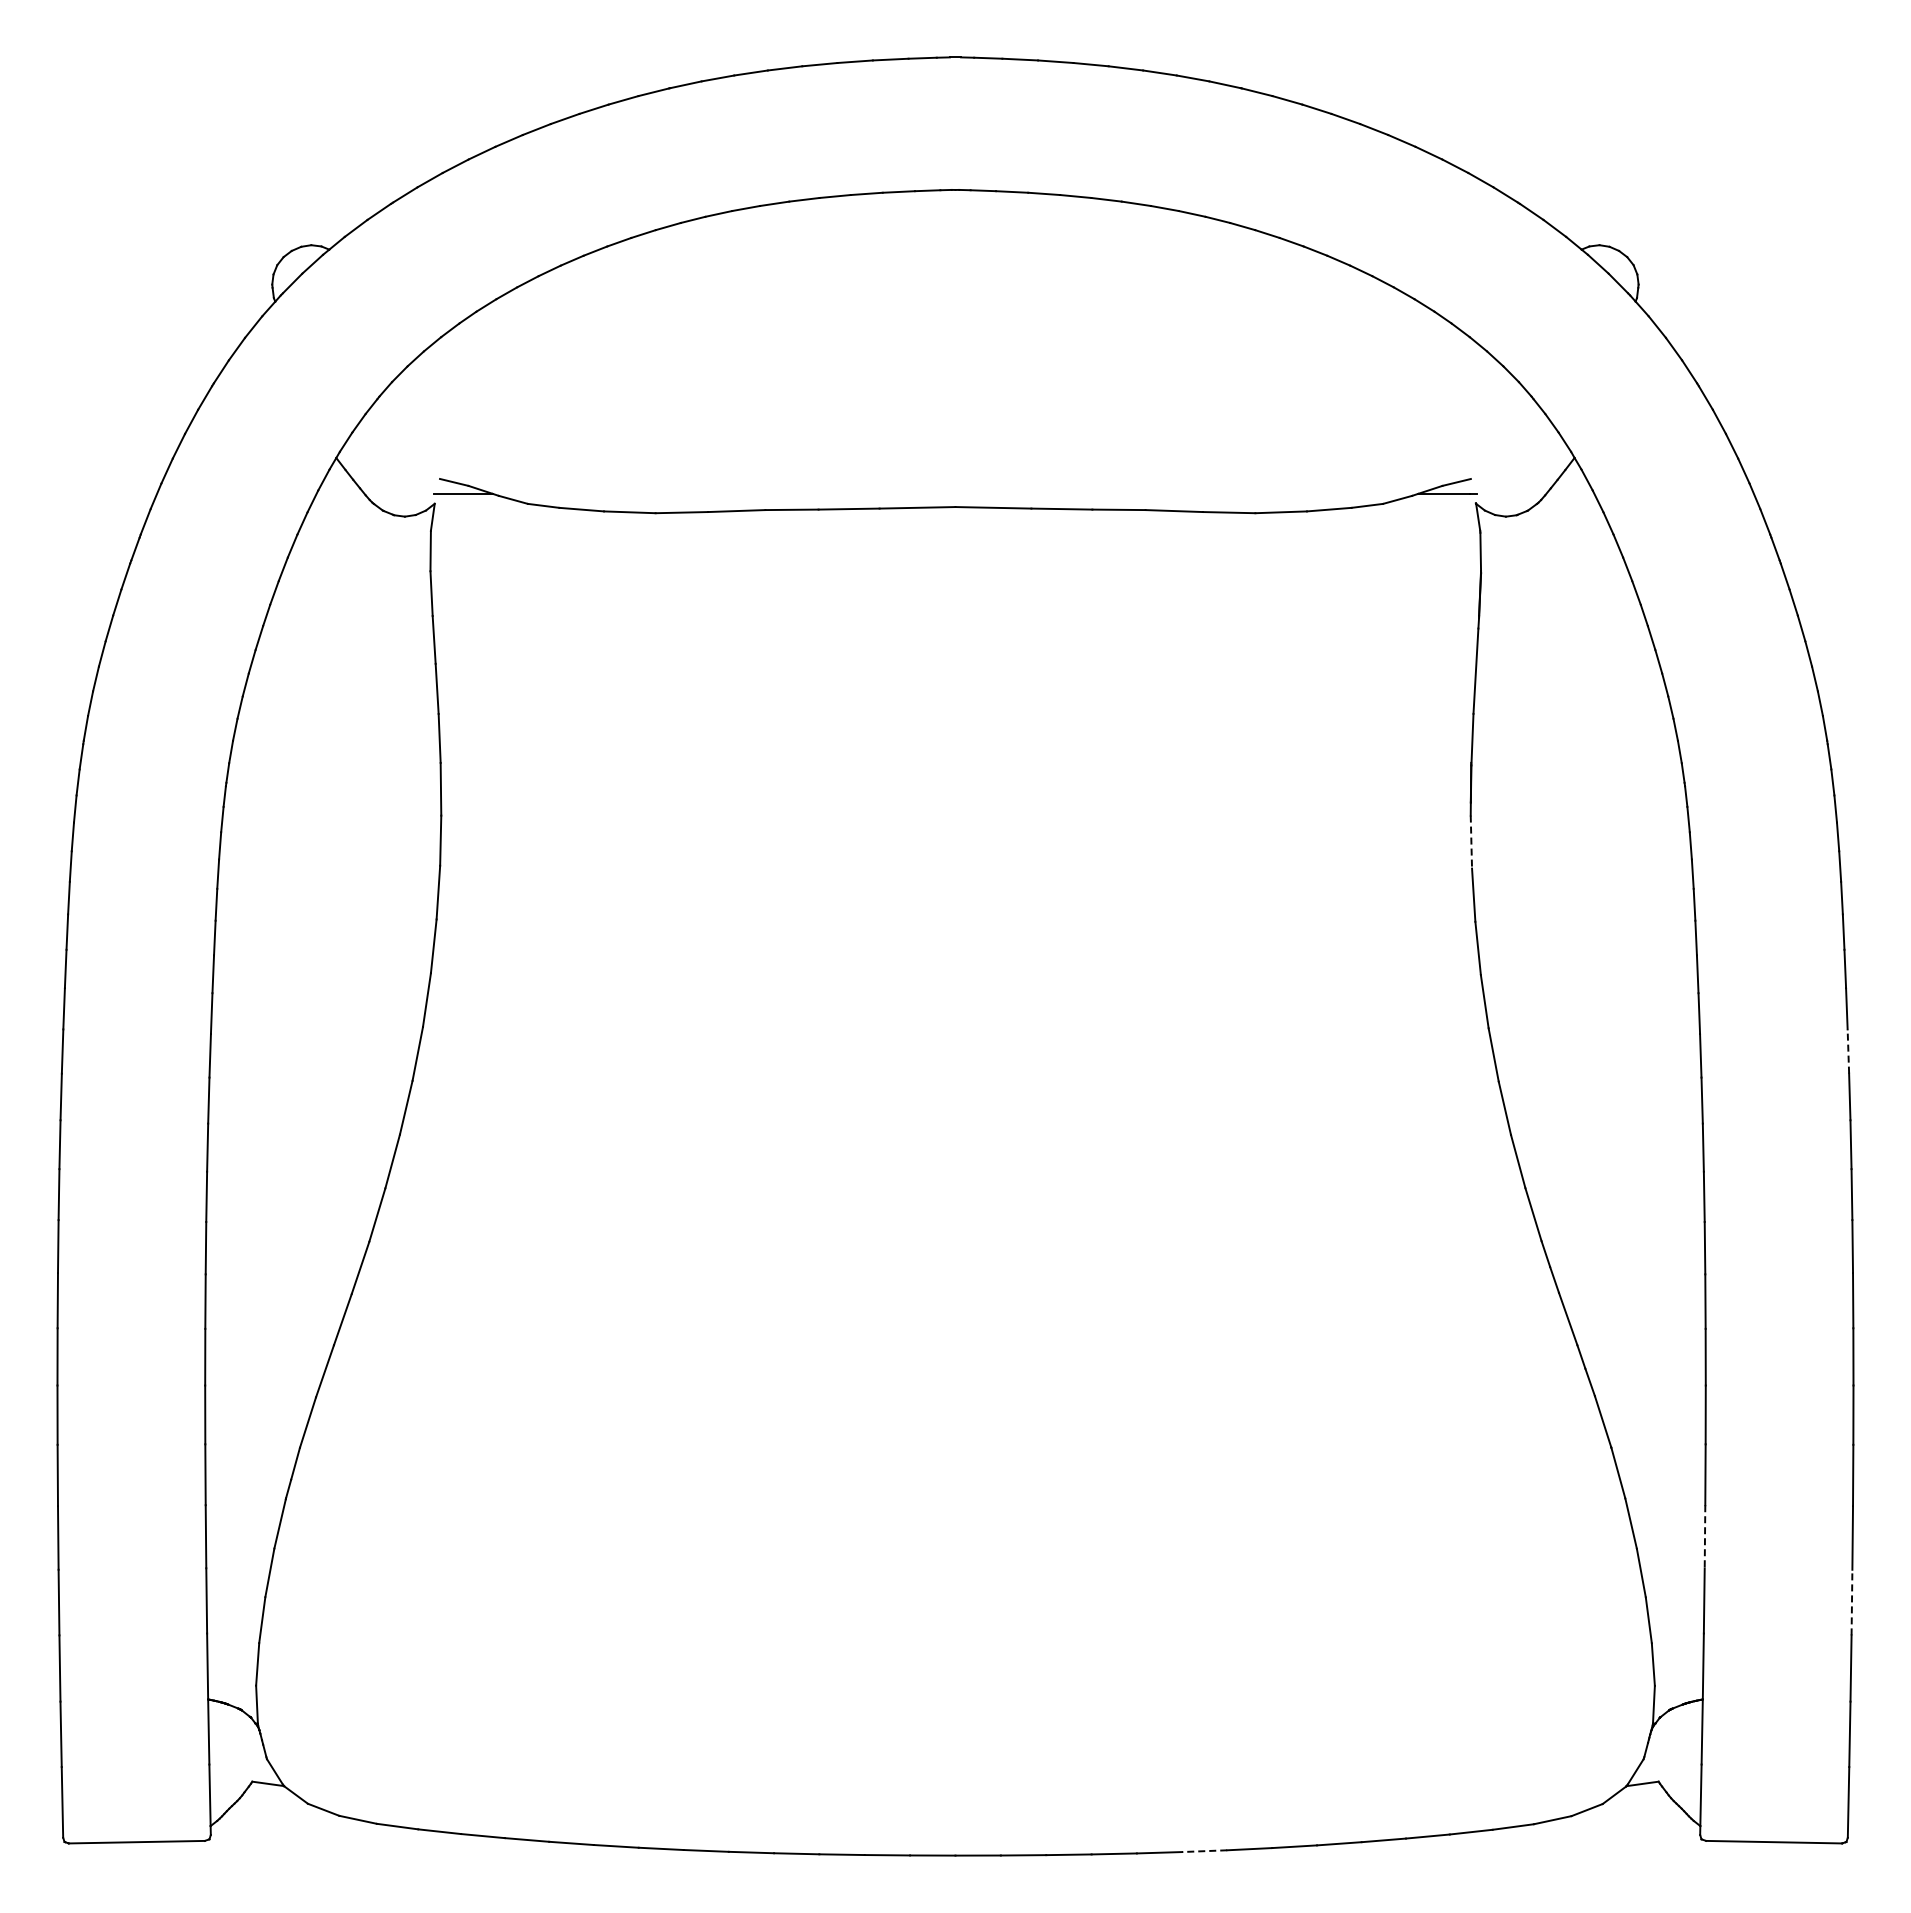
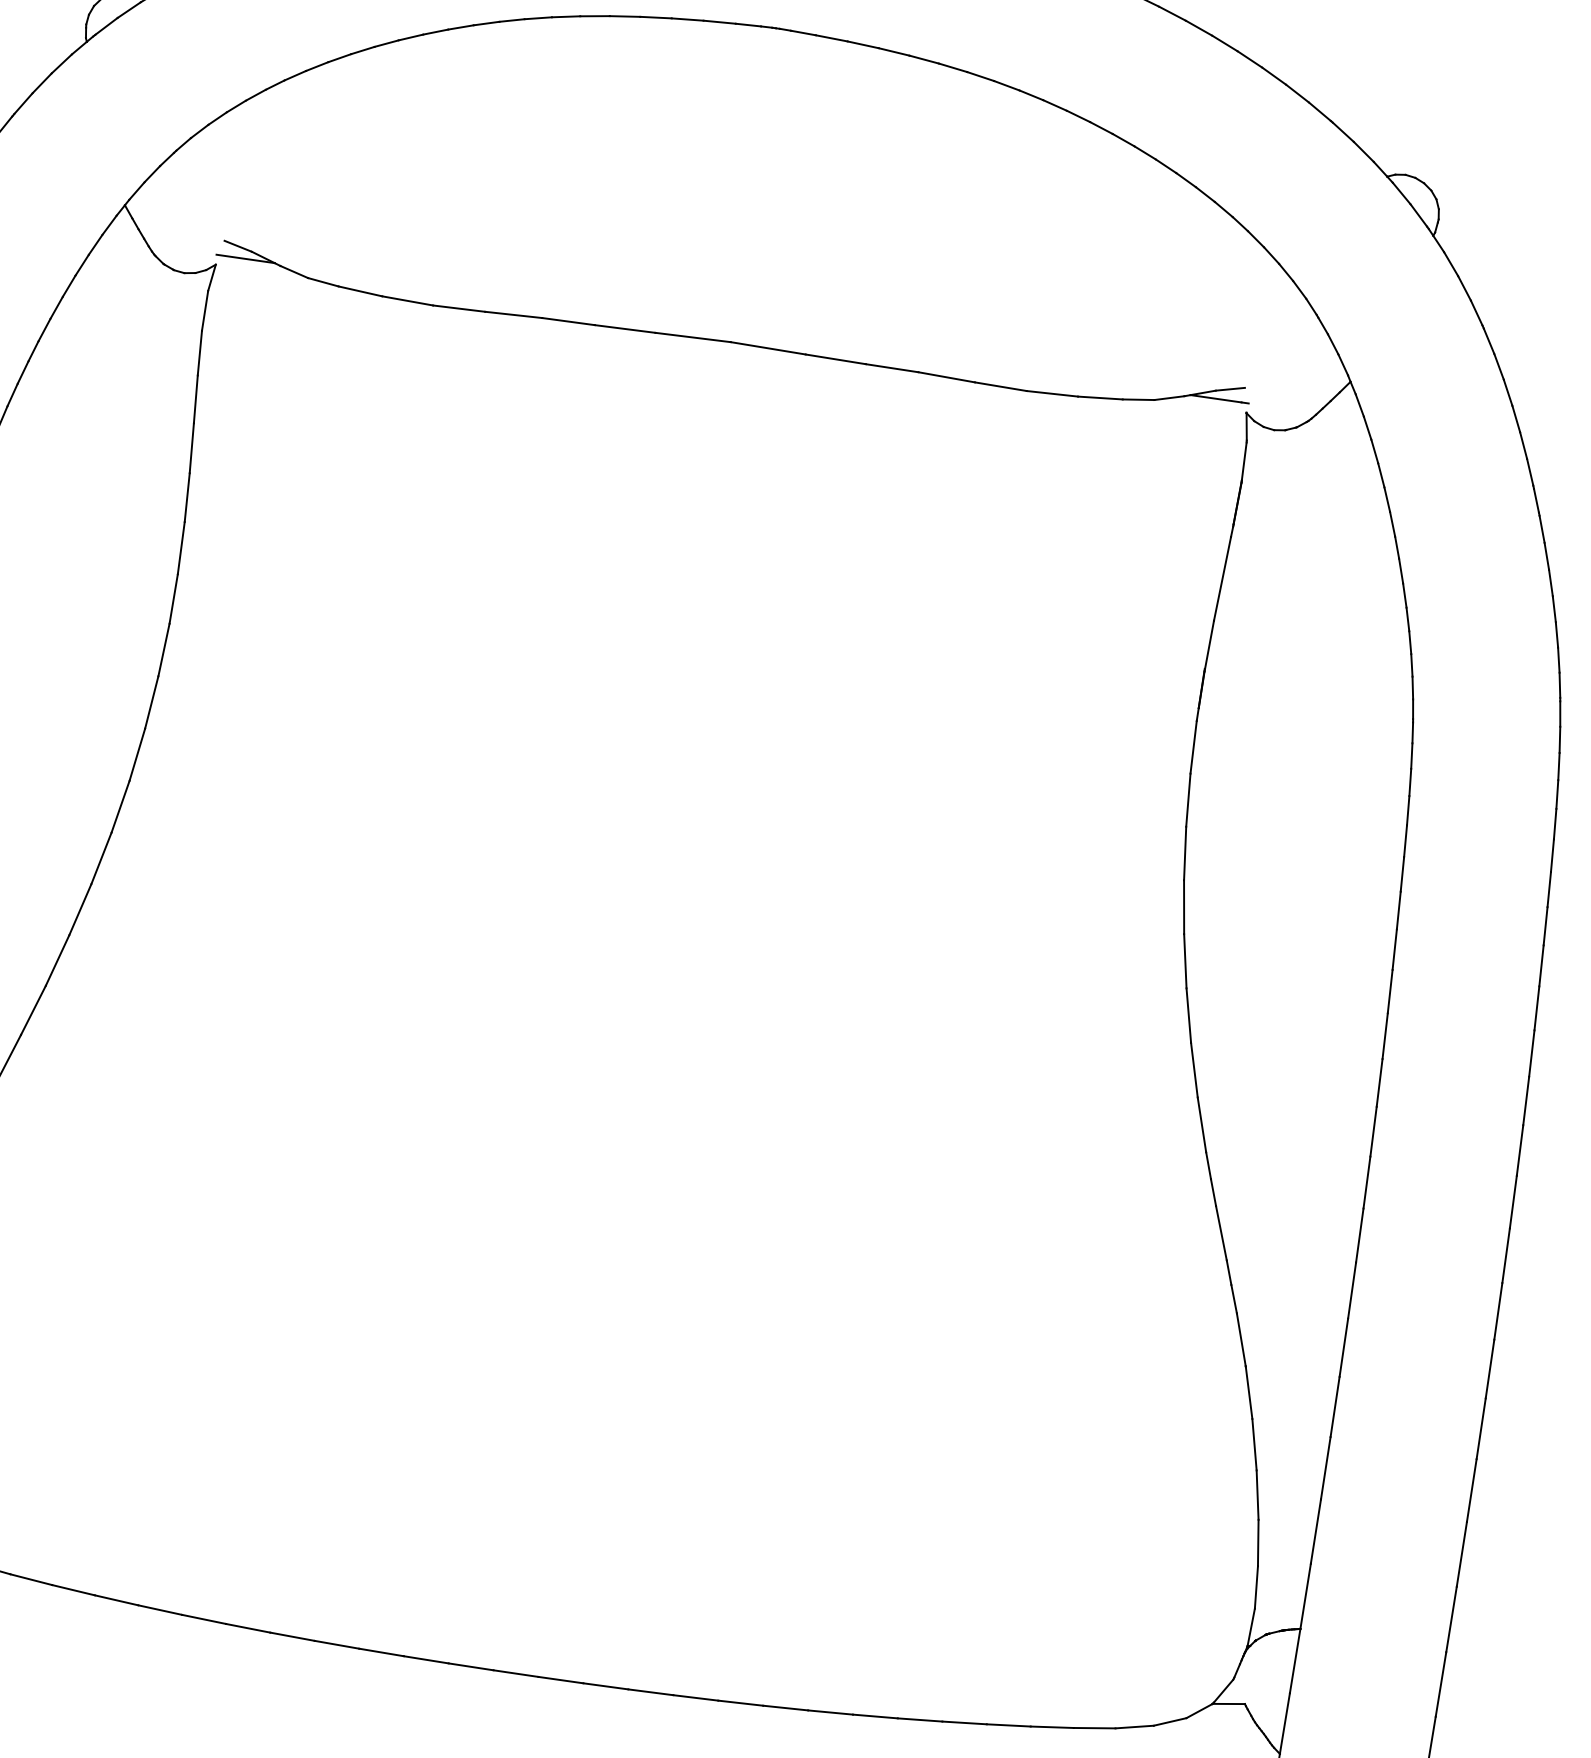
line: (1471, 842) -> (1193, 747), dashed -> solid
line: (1848, 1051) -> (1537, 1008), dashed -> solid
line: (1705, 1536) -> (1326, 1468), dashed -> solid
line: (1851, 1602) -> (1461, 1554), dashed -> solid
line: (1204, 1851) -> (785, 1708), dashed -> solid

